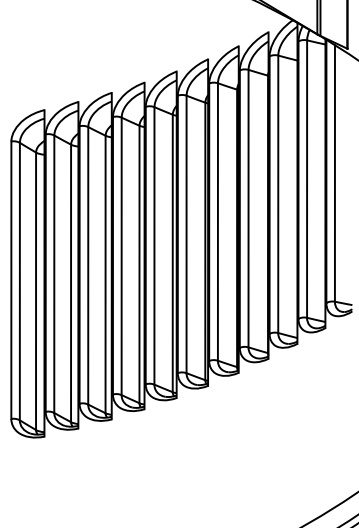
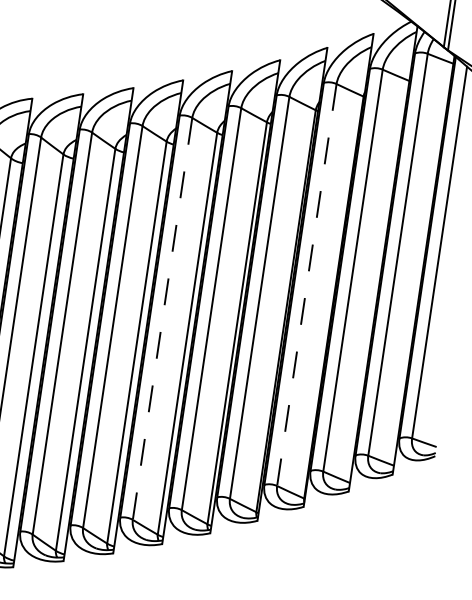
line: (248, 208) -> (306, 284), solid -> dashed
line: (154, 245) -> (162, 318), solid -> dashed

